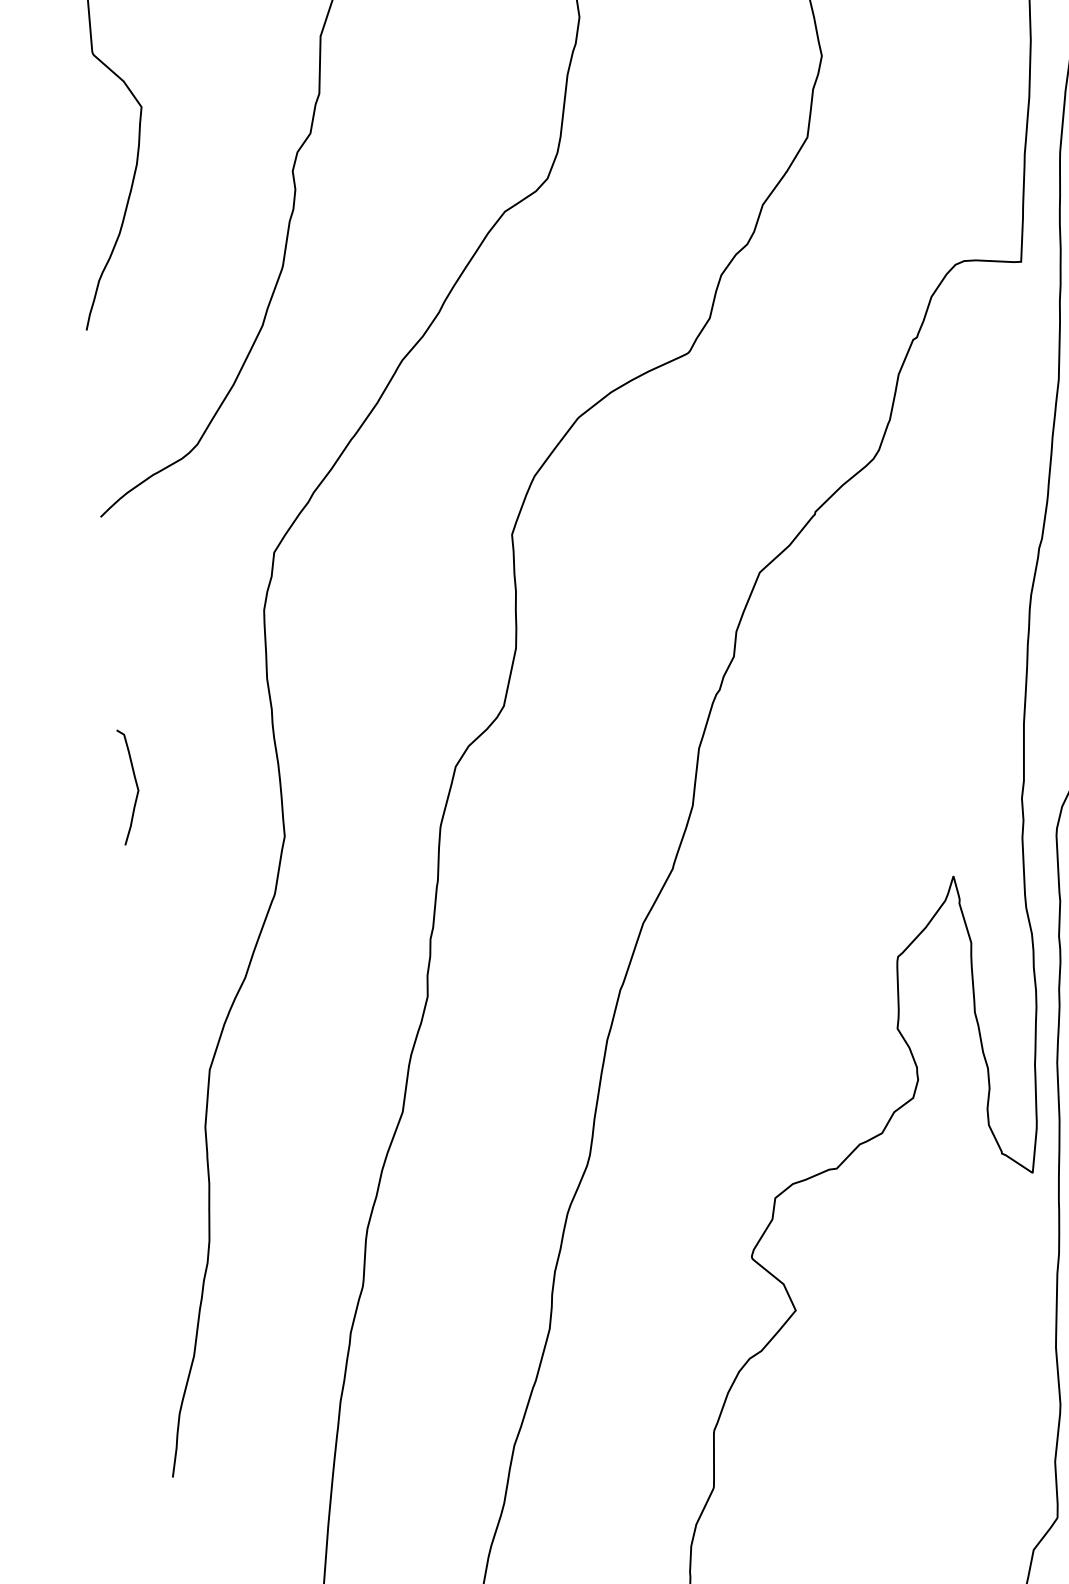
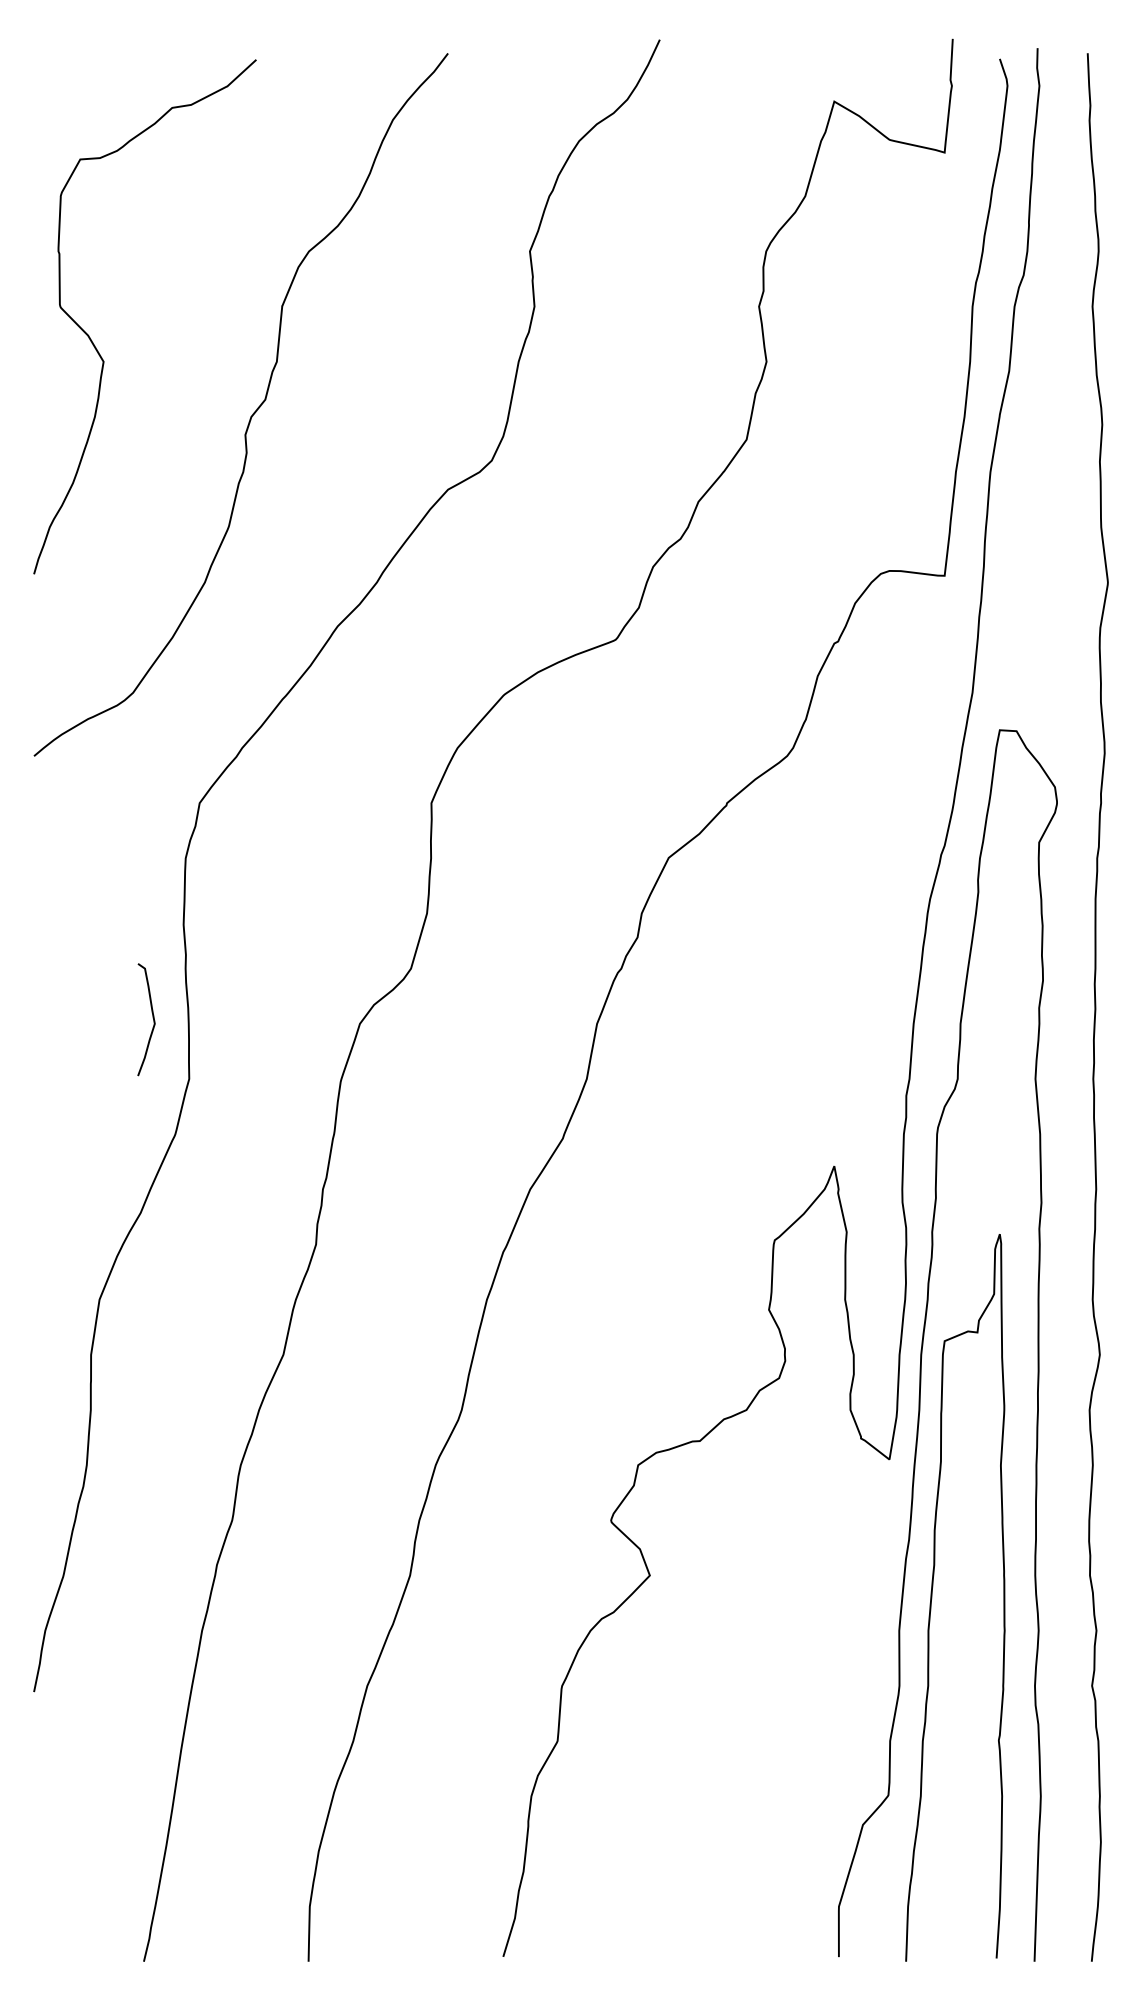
curve: (135, 785) -> (152, 1018), moved

